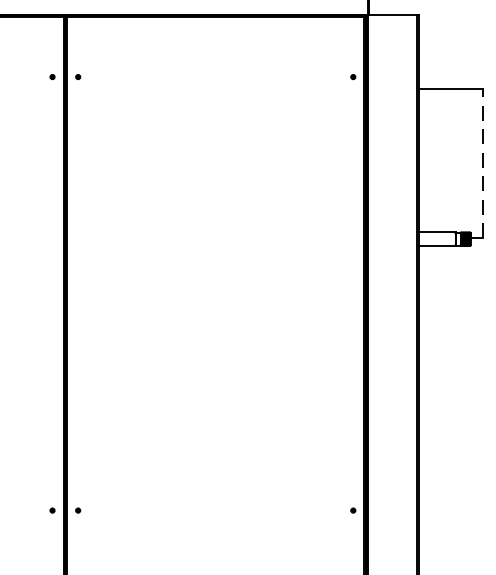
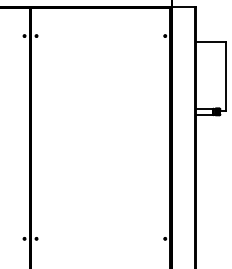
line: (482, 163) -> (225, 76), dashed -> solid

